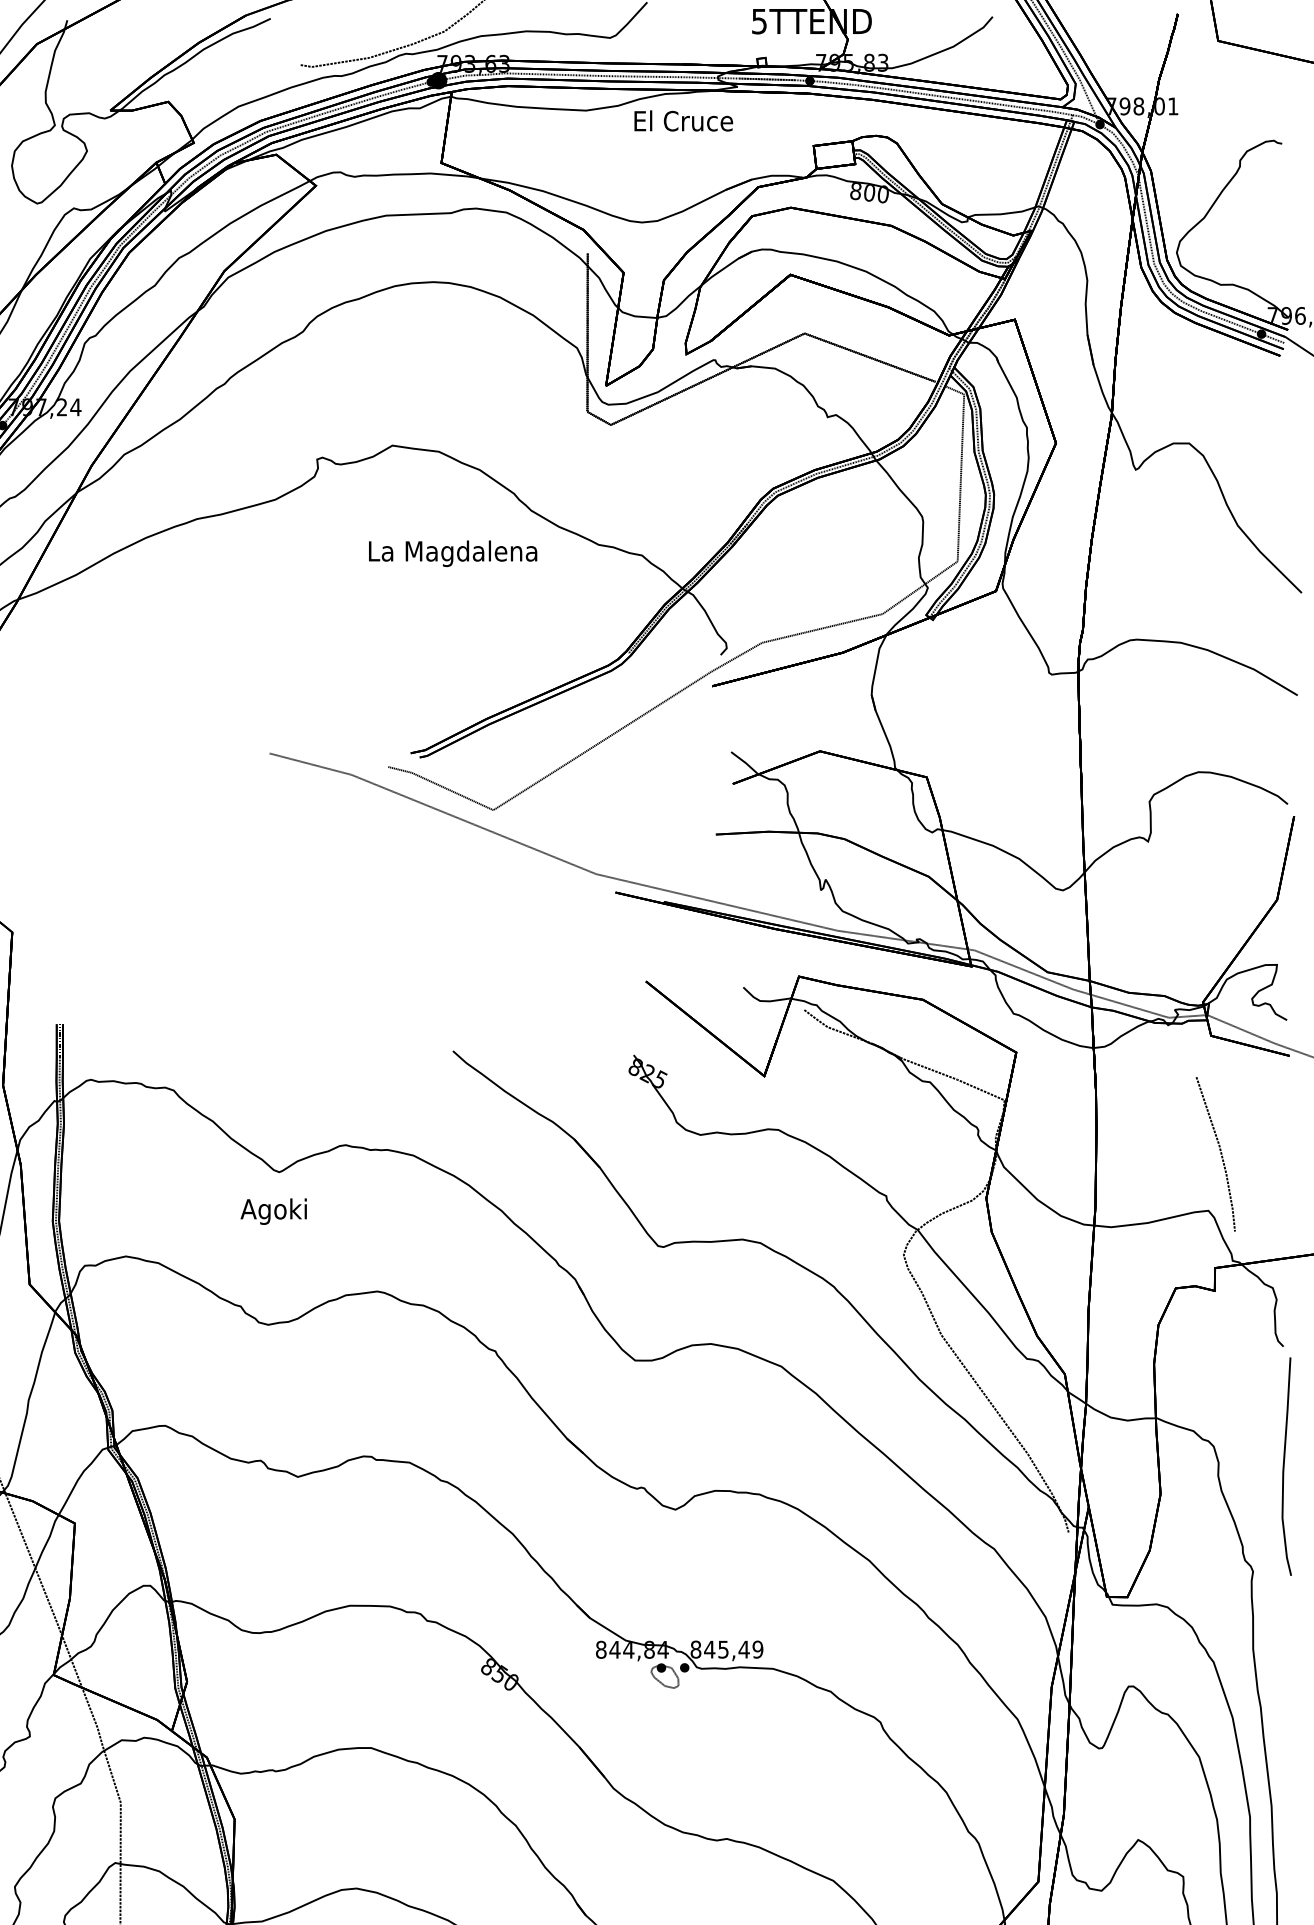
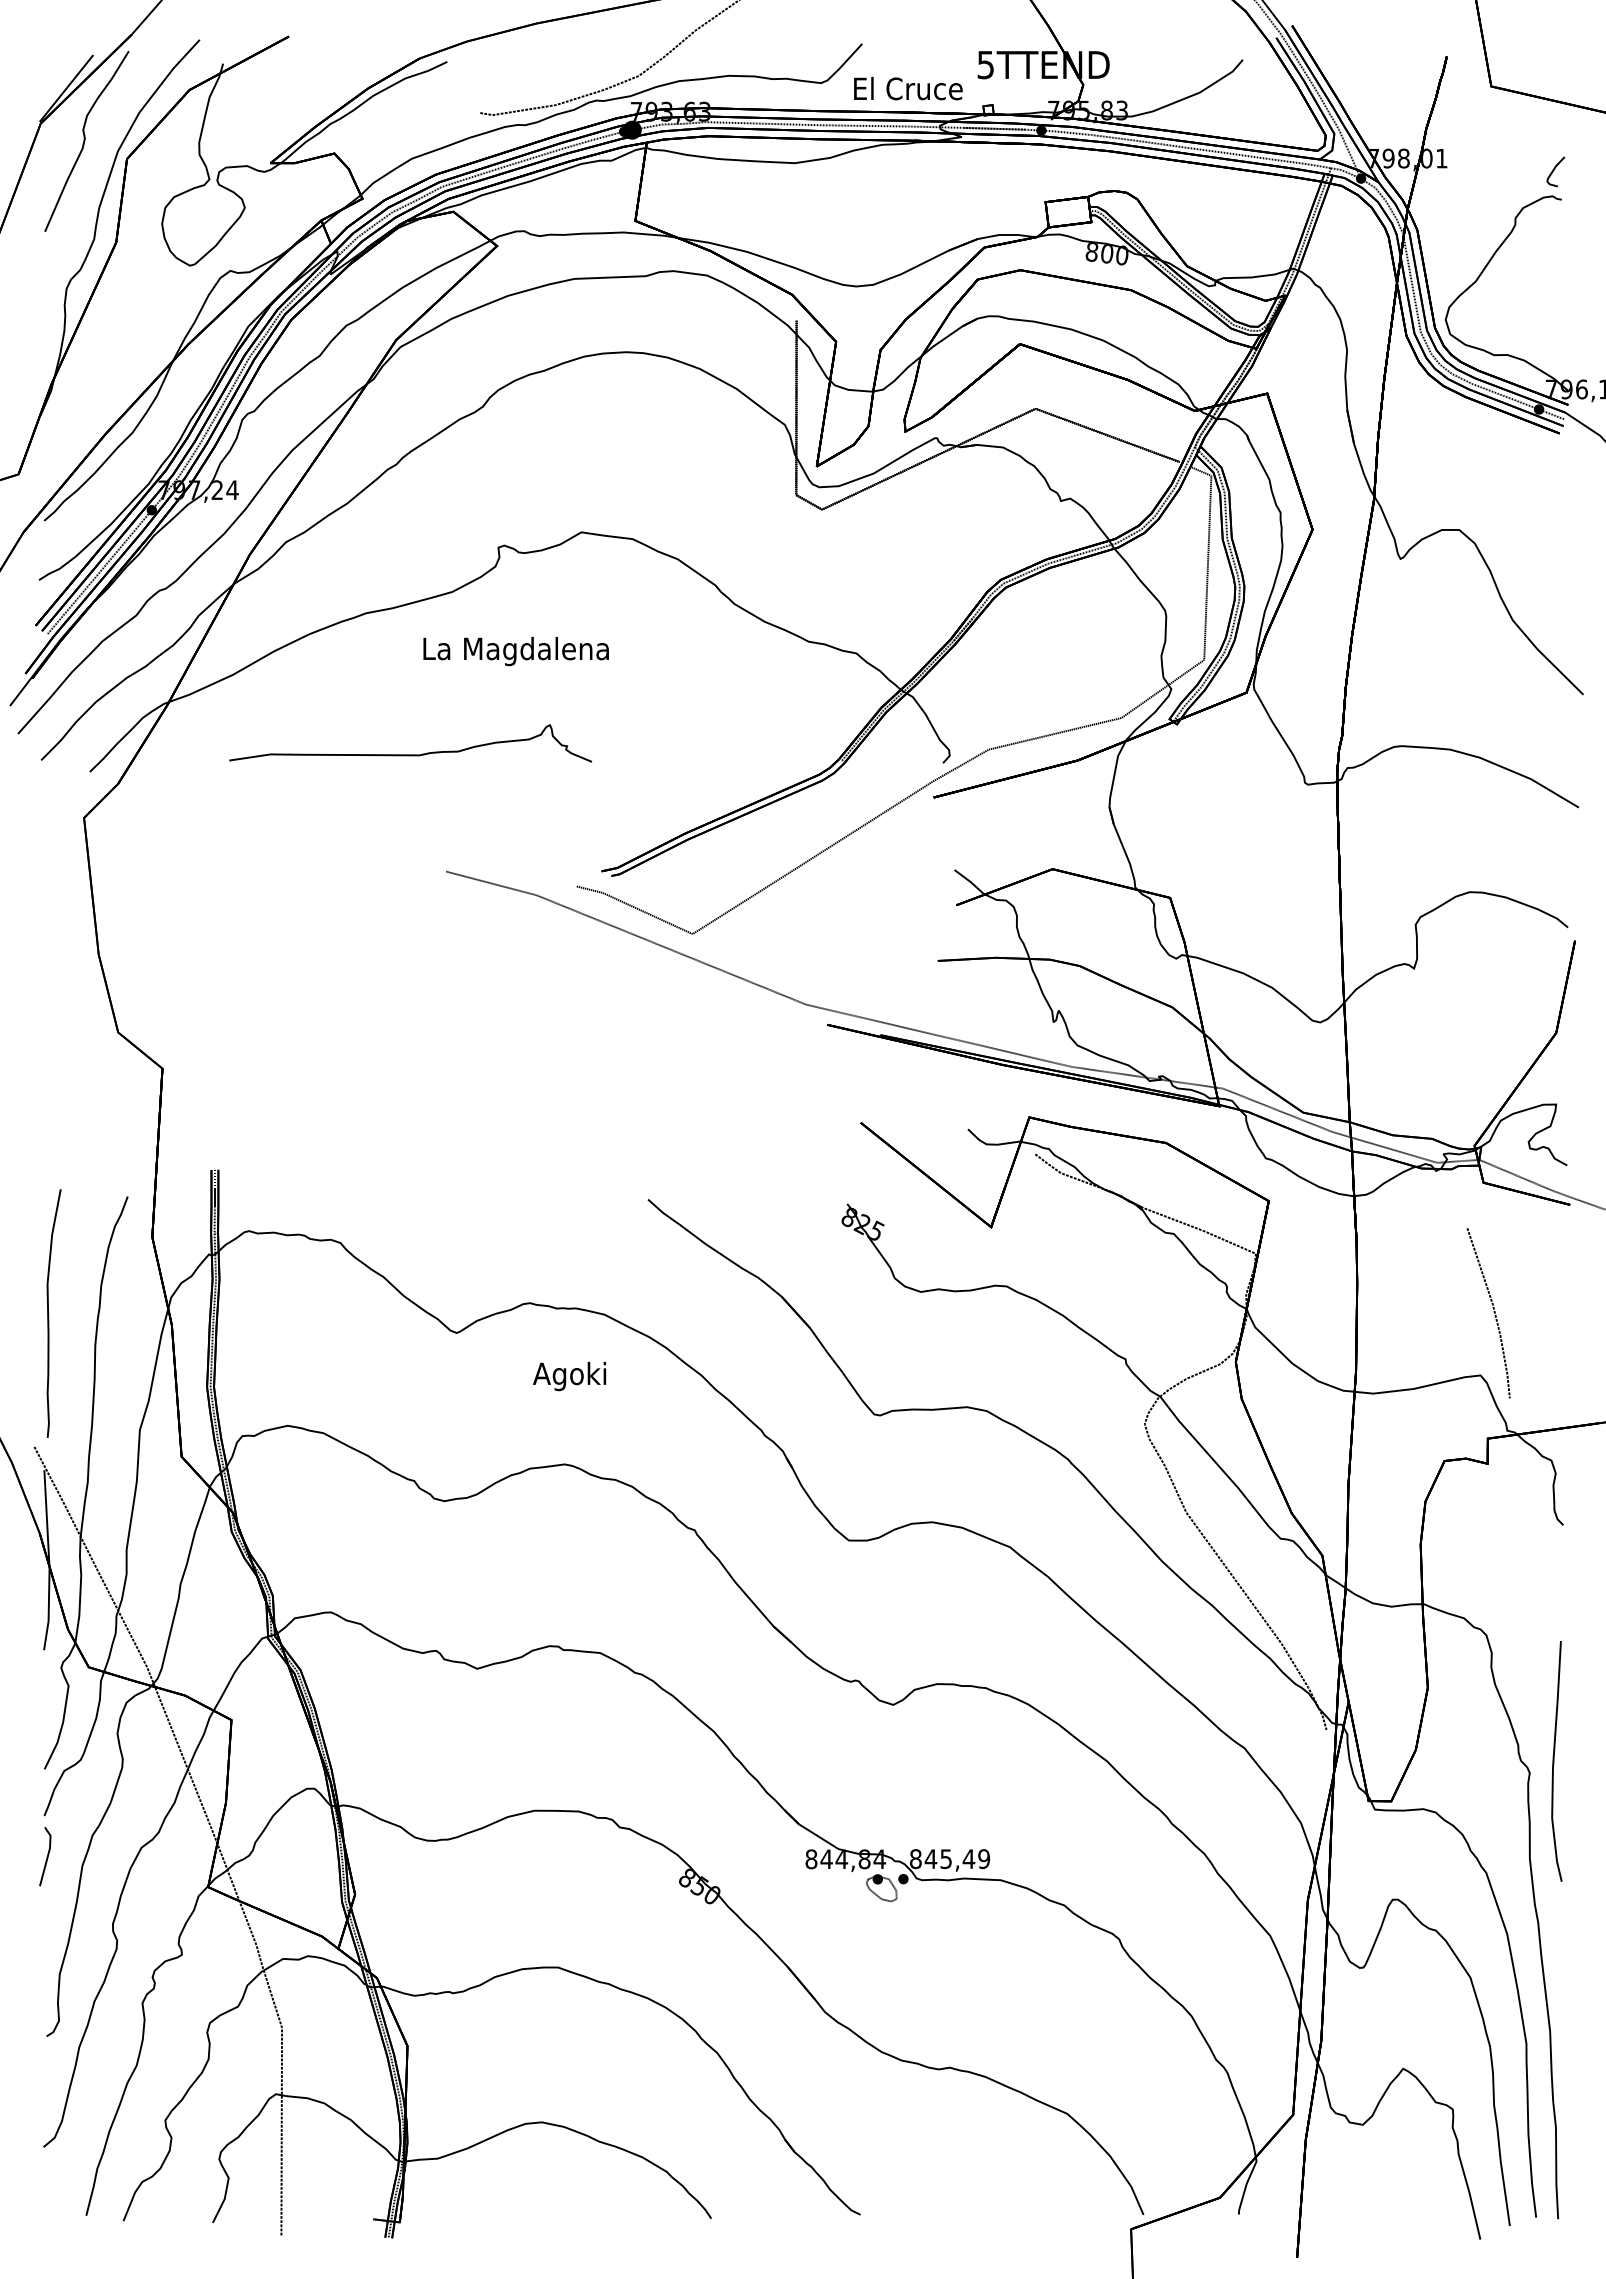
curve: (1275, 117) -> (1554, 170), added
text: (683, 120) -> (908, 88), moved
text: (452, 553) -> (515, 651), moved
curve: (237, 647) -> (410, 754), added
text: (273, 1211) -> (569, 1376), moved
curve: (1284, 1466) -> (1554, 1761), moved

